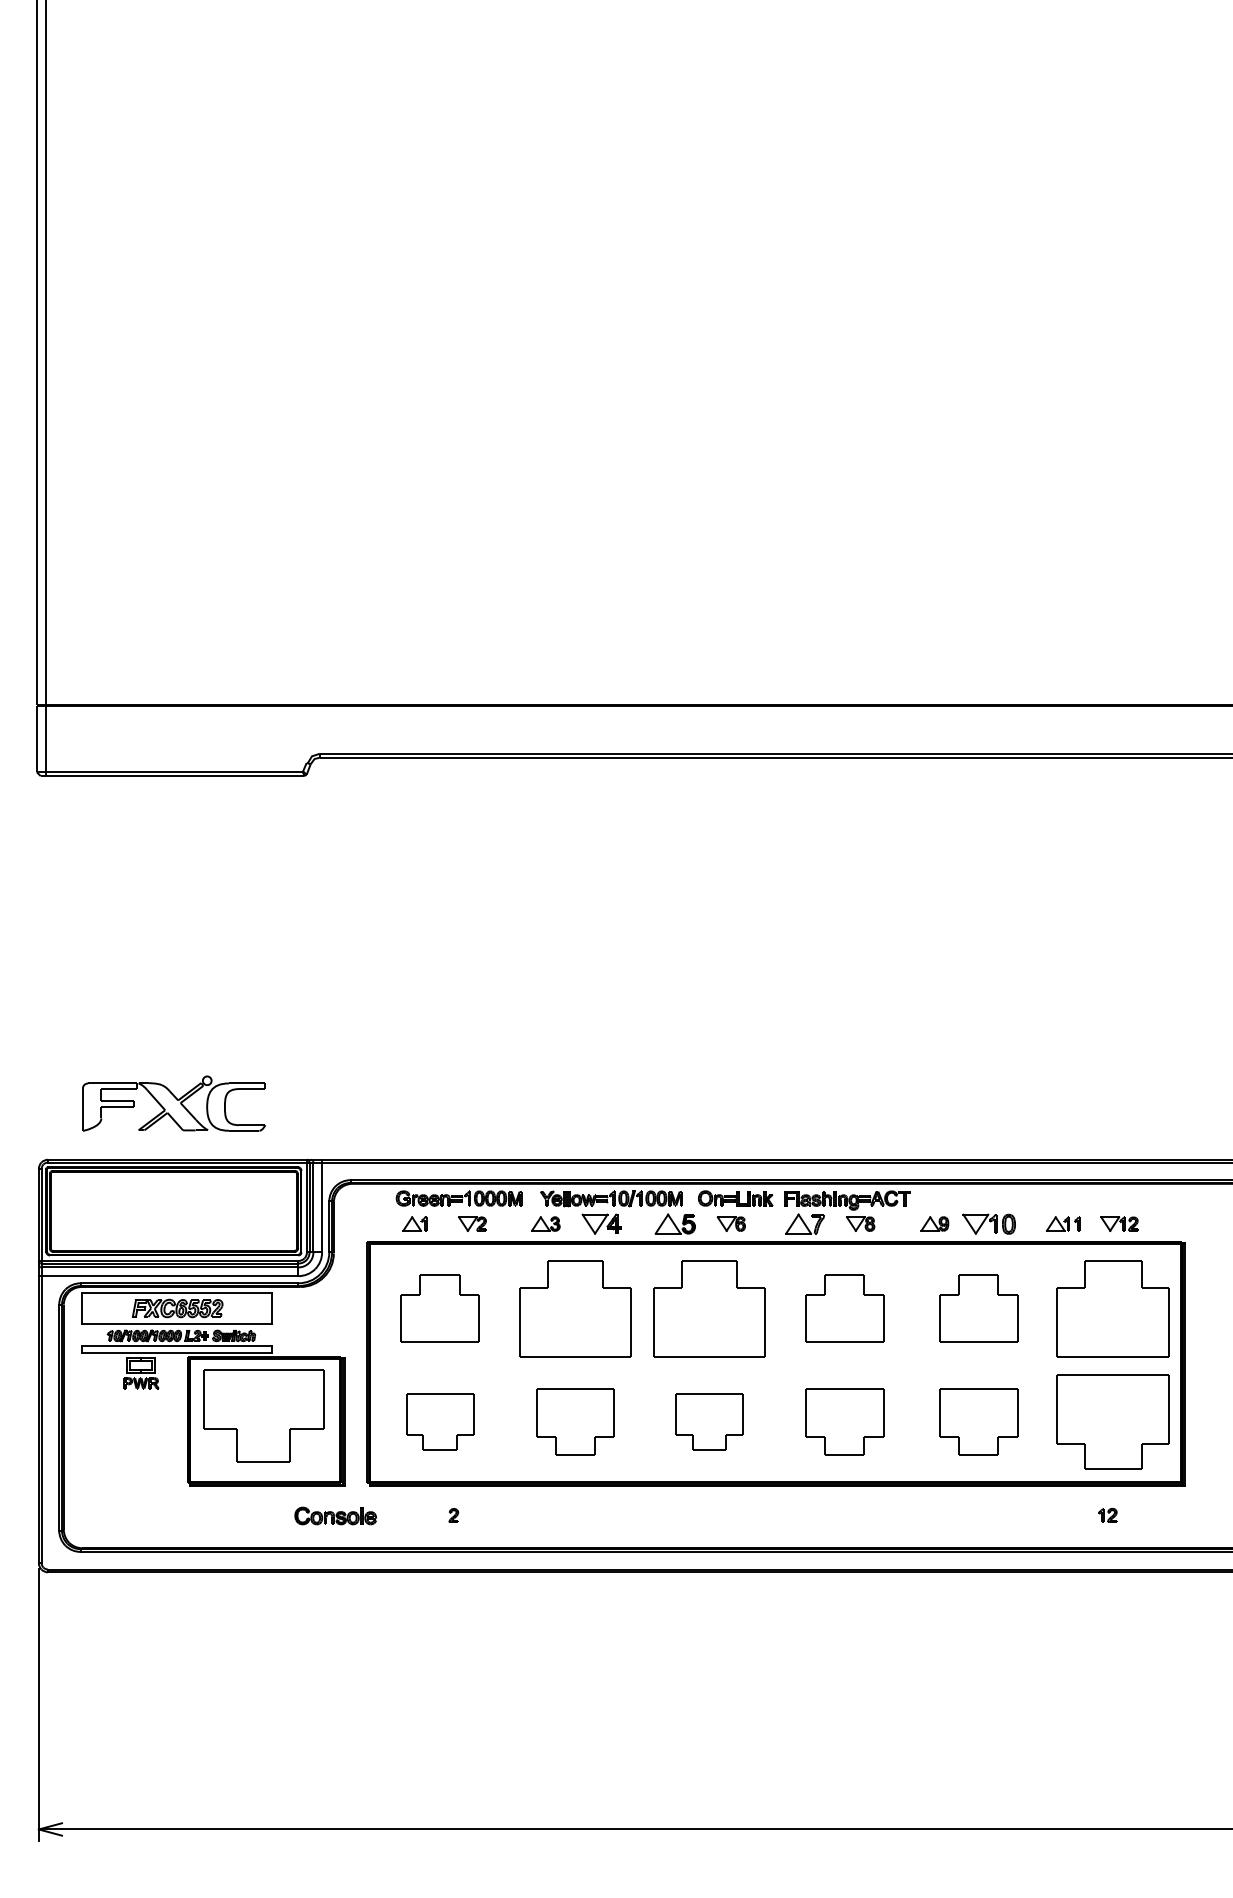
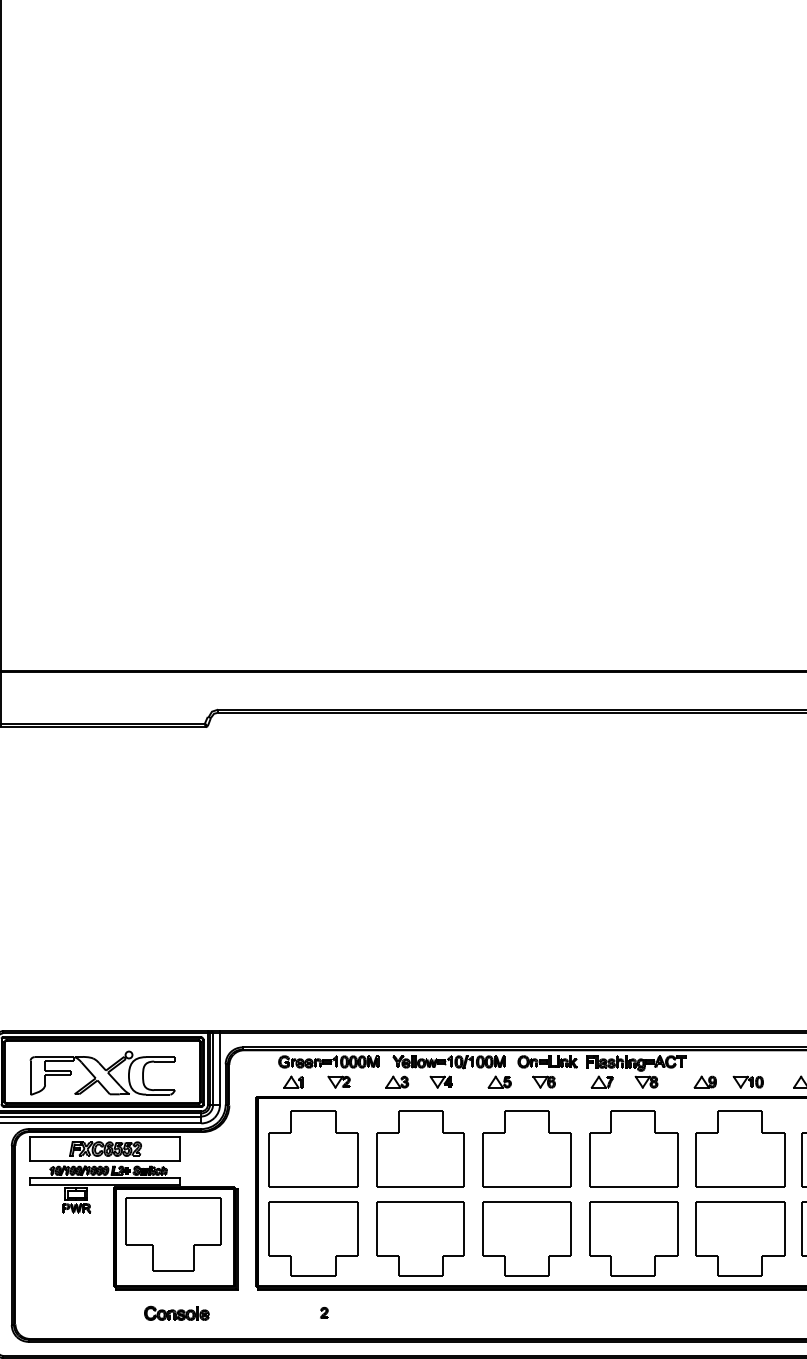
part: (173, 1103) -> (102, 1073), moved
part: (601, 1223) -> (441, 1081), size x0.71
part: (675, 1223) -> (499, 1081), size x0.71
part: (804, 1223) -> (602, 1081), size x0.71
part: (988, 1223) -> (747, 1081), size x0.71
part: (439, 1308) -> (312, 1149), size x1.43
part: (844, 1308) -> (633, 1149), size x1.43
part: (978, 1308) -> (739, 1149), size x1.43
part: (439, 1421) -> (312, 1238), size x1.67
part: (575, 1421) -> (420, 1238), size x1.43
part: (709, 1421) -> (526, 1238), size x1.67
part: (844, 1421) -> (633, 1238), size x1.43
part: (978, 1421) -> (739, 1238), size x1.43
part: (335, 1515) -> (176, 1313), moved

